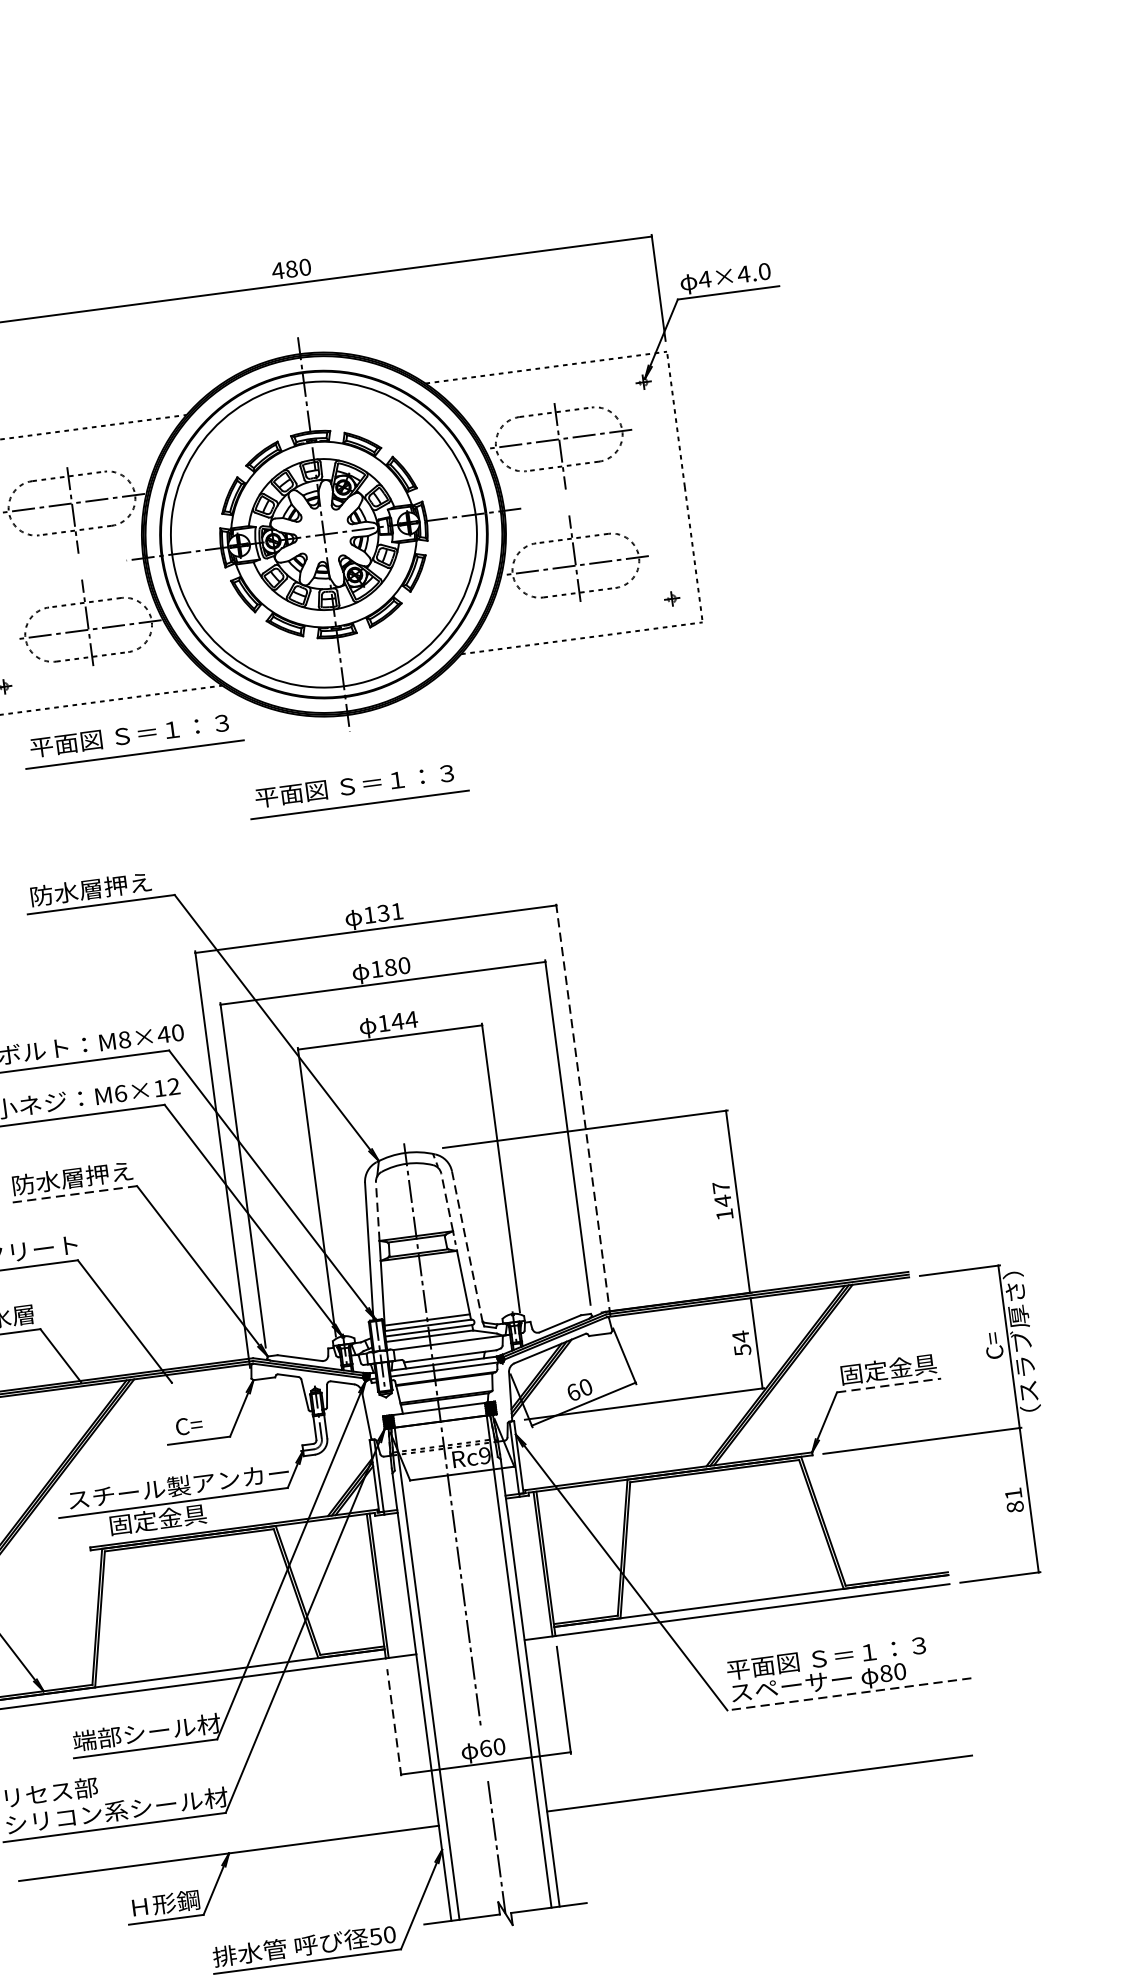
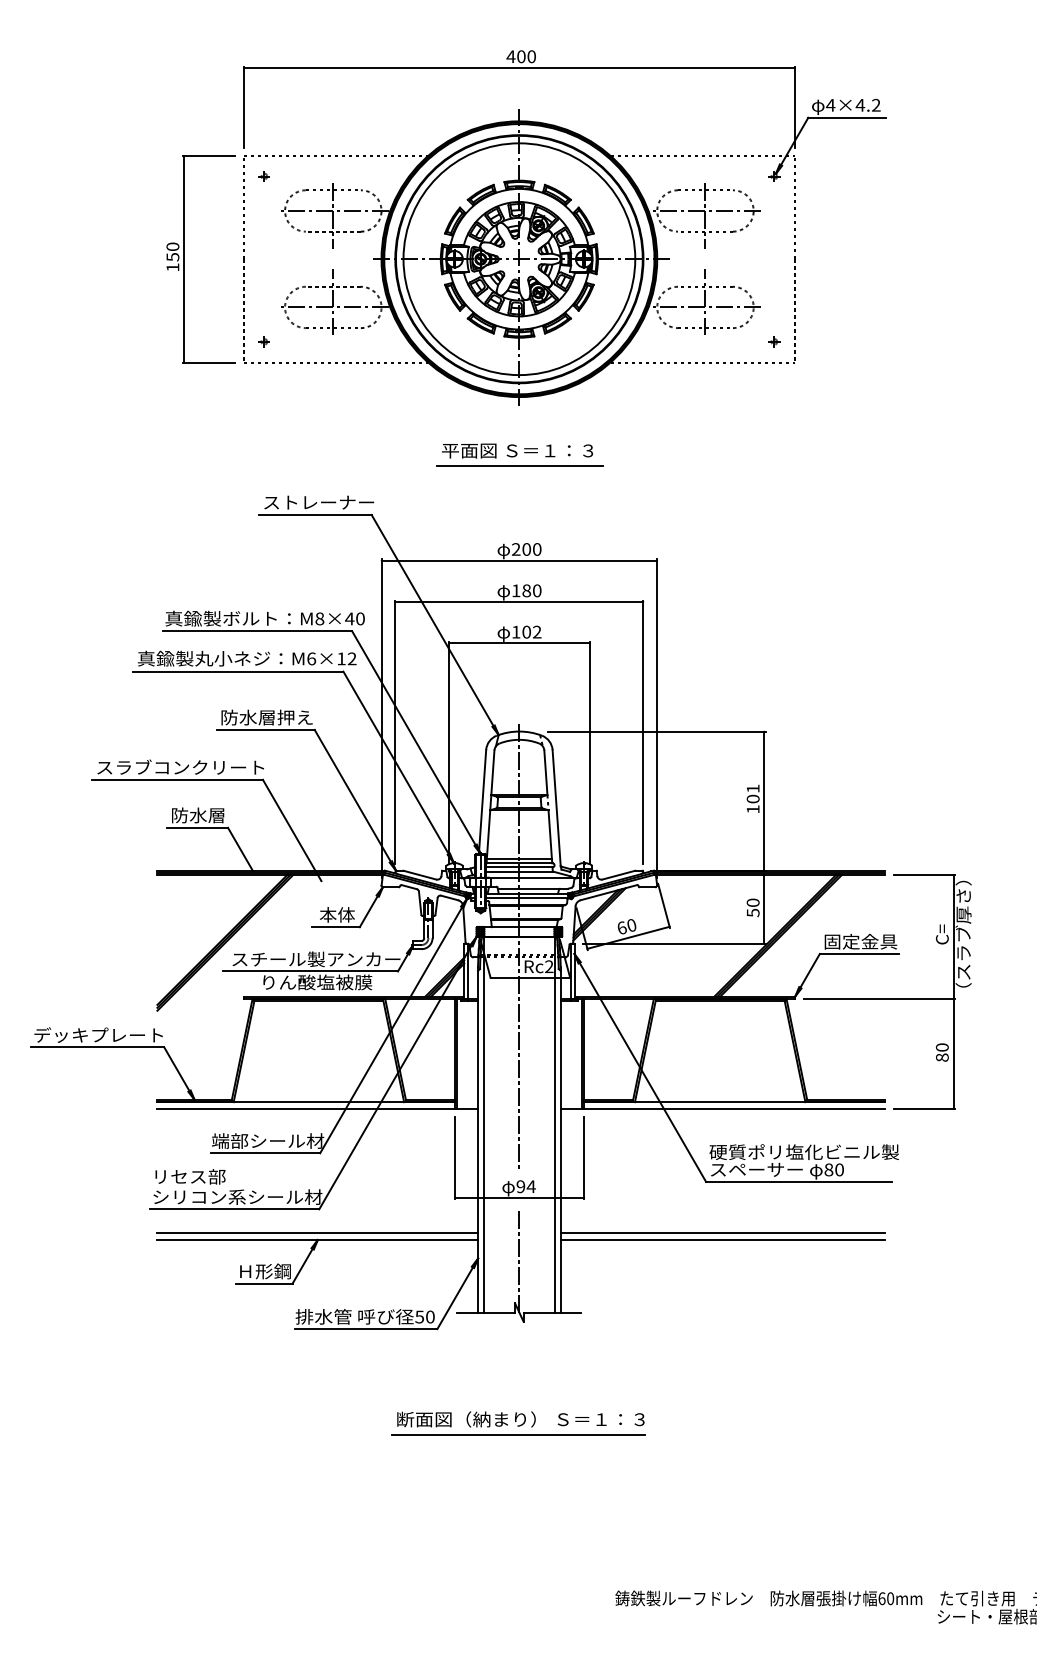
text: (291, 268) -> (521, 56), 480 -> 400
text: (764, 271) -> (876, 105), 4×4.0 -> 4×4.2
part: (132, 739) -> (355, 394), removed
text: (102, 887) -> (318, 502), 防水層押え -> ストレーナー
text: (383, 913) -> (526, 549), 131 -> 200
text: (403, 1019) -> (531, 631), 144 -> 102
line: (583, 1112) -> (657, 718), dashed -> solid
text: (721, 1193) -> (752, 793), 147 -> 101
line: (72, 1194) -> (265, 729), dashed -> solid
line: (446, 1202) -> (545, 772), dashed -> solid
line: (377, 1211) -> (492, 772), dashed -> solid
line: (467, 1245) -> (556, 807), dashed -> solid
text: (740, 1336) -> (752, 902), 54 -> 50
line: (888, 1384) -> (859, 953), dashed -> solid
text: (198, 1423) -> (337, 914), C= -> 本体
text: (485, 1456) -> (549, 967), Rc9 -> Rc2
text: (1012, 1493) -> (941, 1047), 81 -> 80
text: (182, 1516) -> (316, 982), 固定金具 -> りん酸塩被膜
text: (849, 1655) -> (803, 1152), 平面図 Ｓ＝１：３ -> 硬質ポリ塩化ビニル製
line: (848, 1693) -> (798, 1181), dashed -> solid
line: (393, 1723) -> (454, 1158), dashed -> solid
text: (491, 1747) -> (525, 1186), 60 -> 94
line: (757, 1775) -> (722, 1233), added
line: (227, 1844) -> (317, 1233), added

